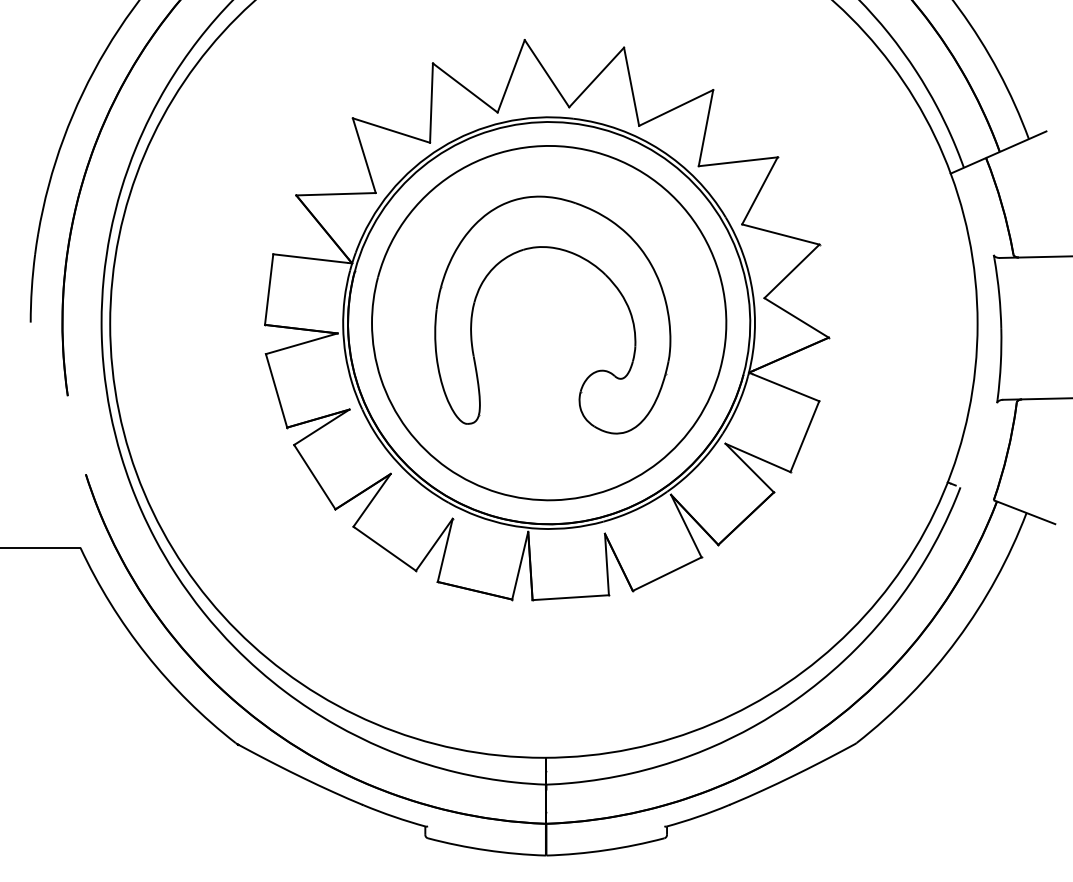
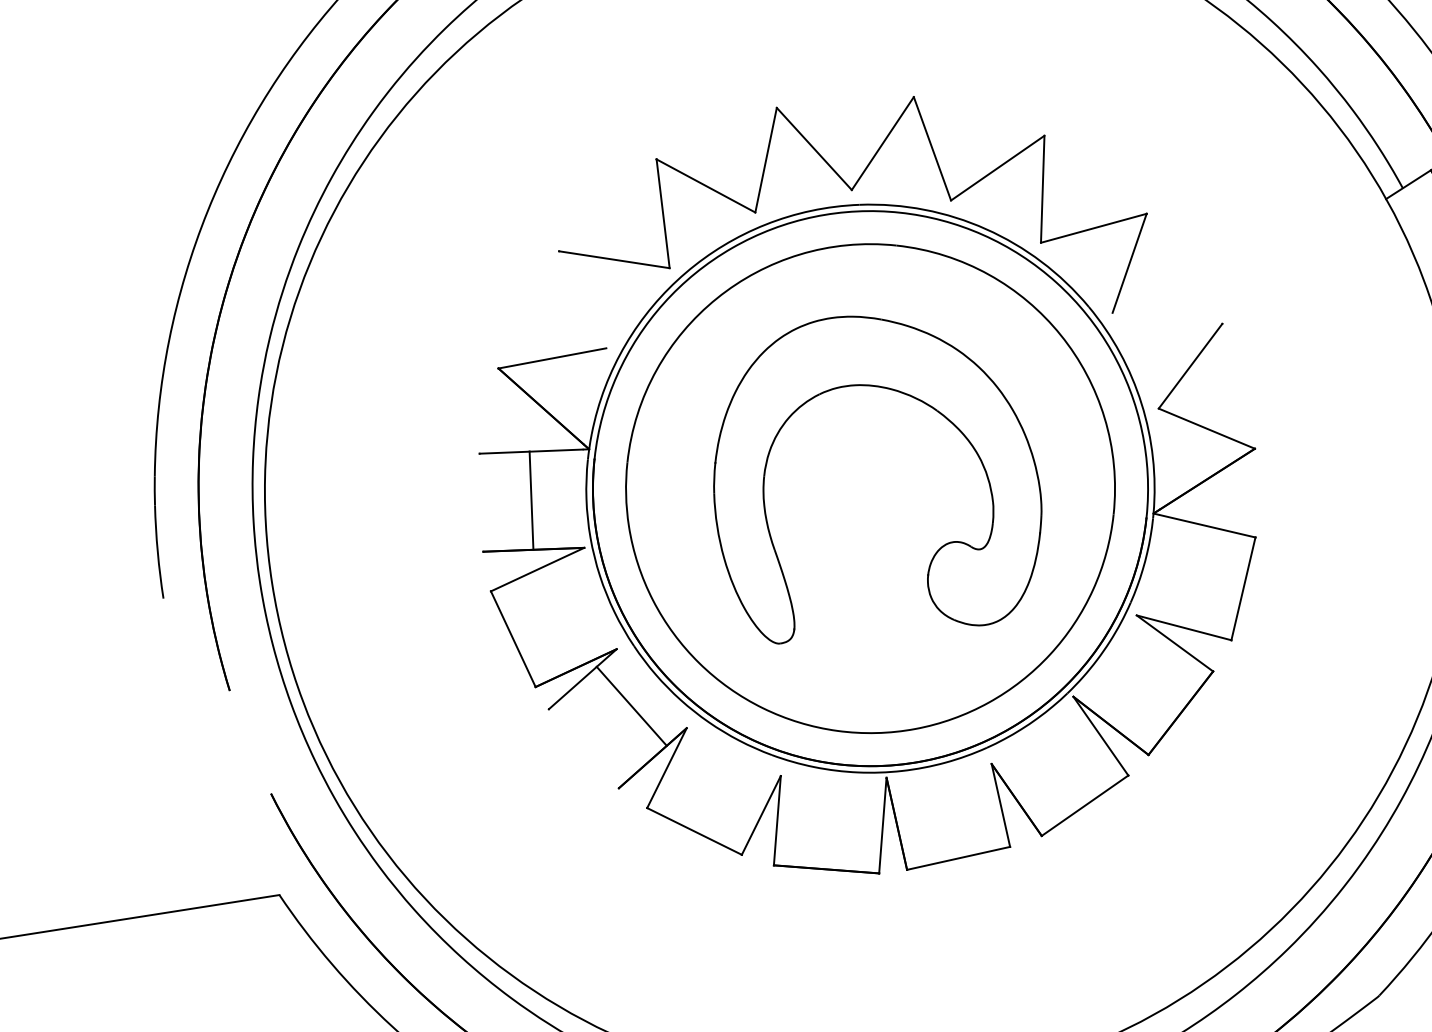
line: (363, 155) -> (581, 299), removed
line: (780, 234) -> (1167, 318), removed
line: (269, 289) -> (531, 500), moved
line: (314, 476) -> (631, 705), moved

